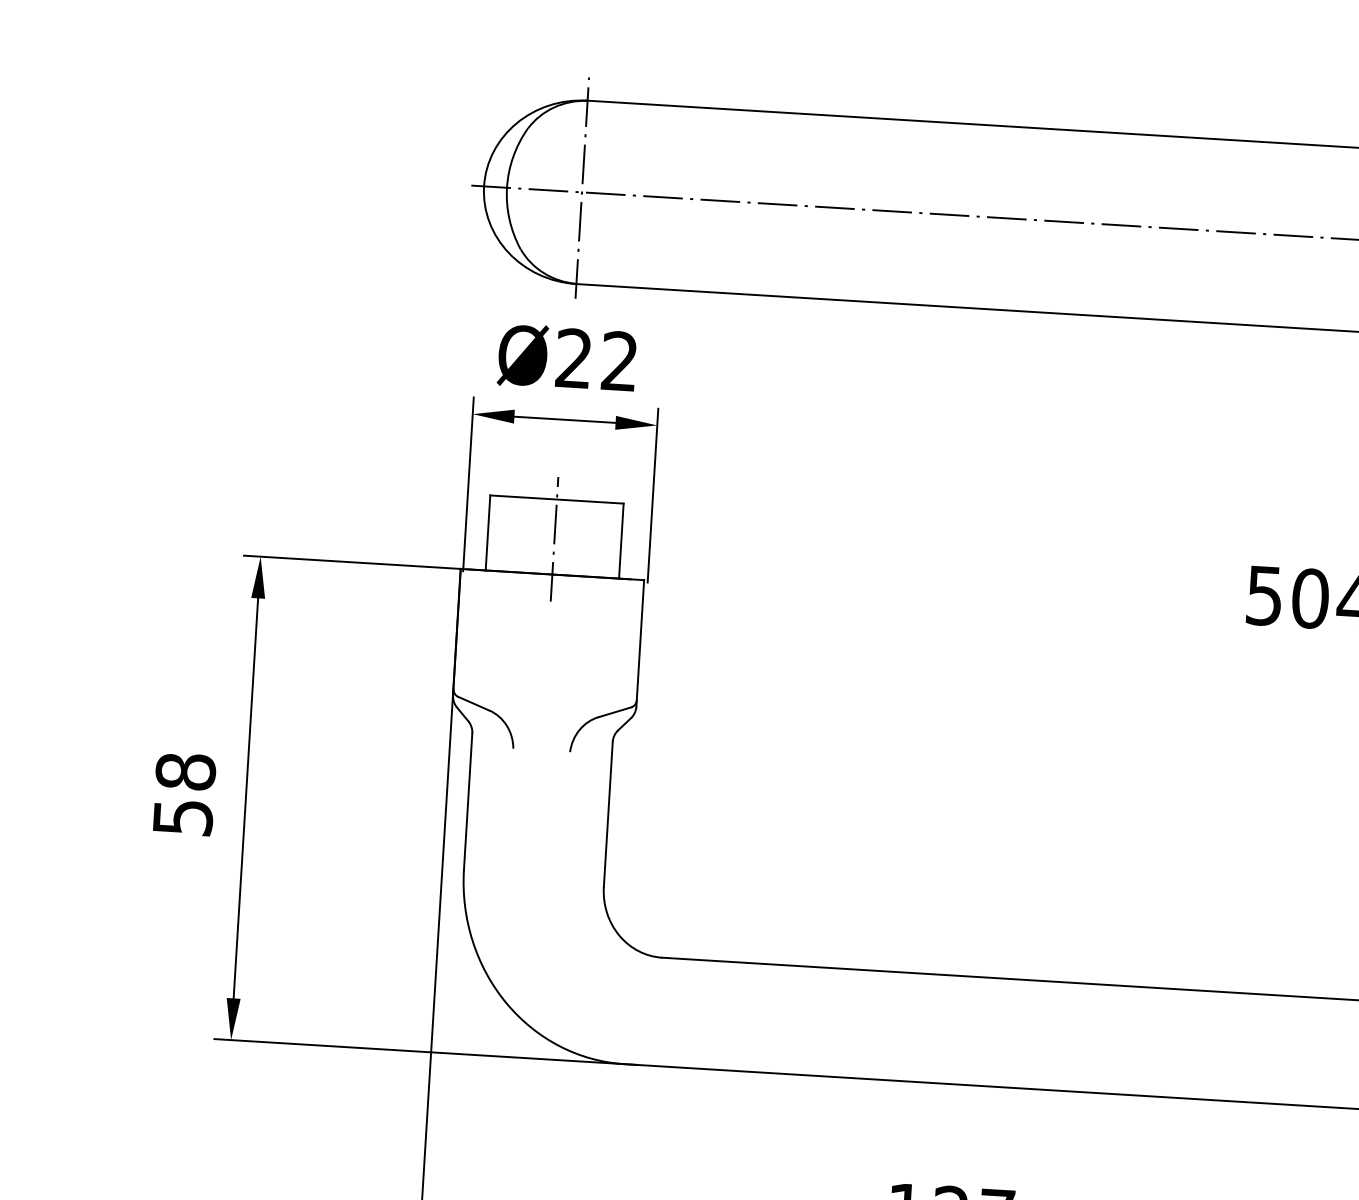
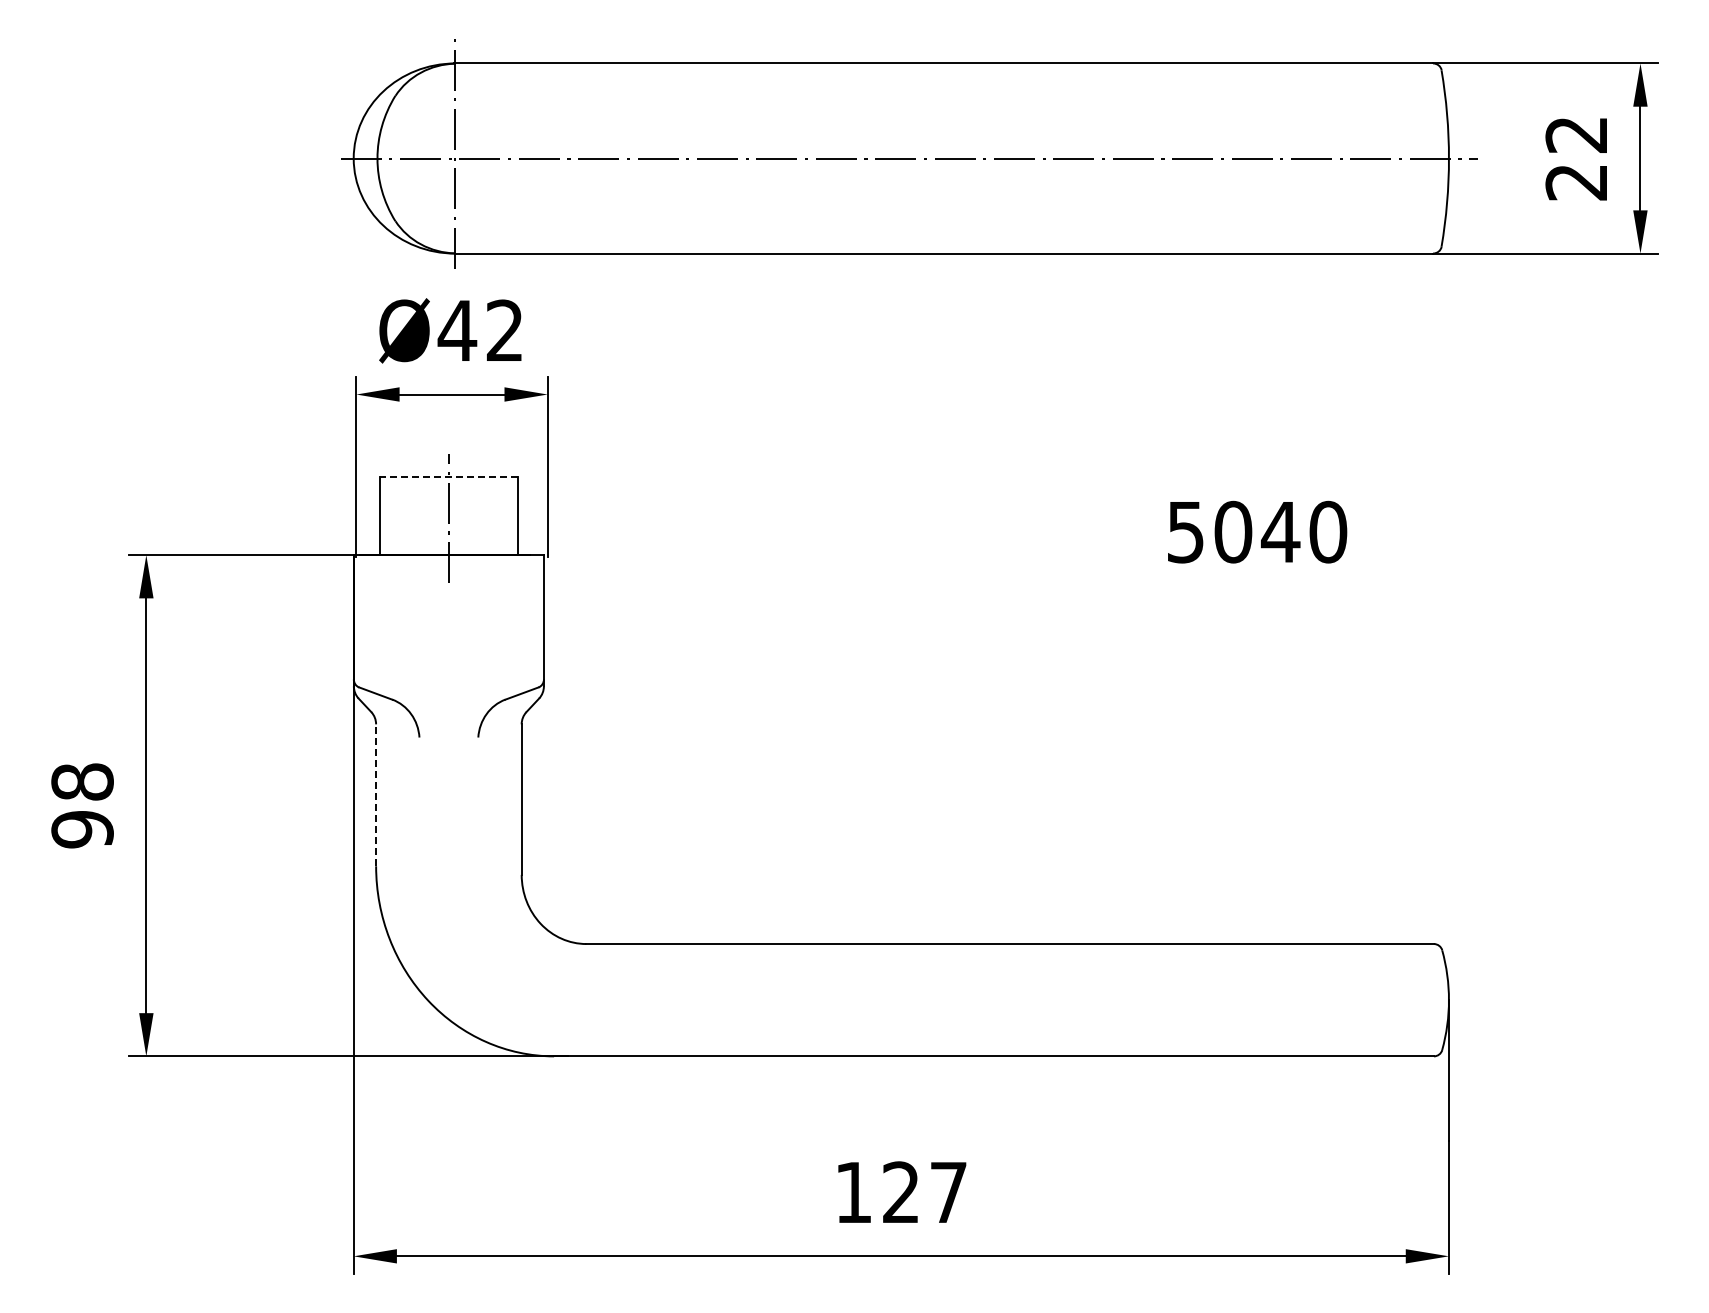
text: (574, 357) -> (457, 329), Ø22 -> Ø42
line: (556, 499) -> (448, 477), solid -> dashed
line: (468, 802) -> (376, 795), solid -> dashed
text: (182, 817) -> (82, 829), 58 -> 98

